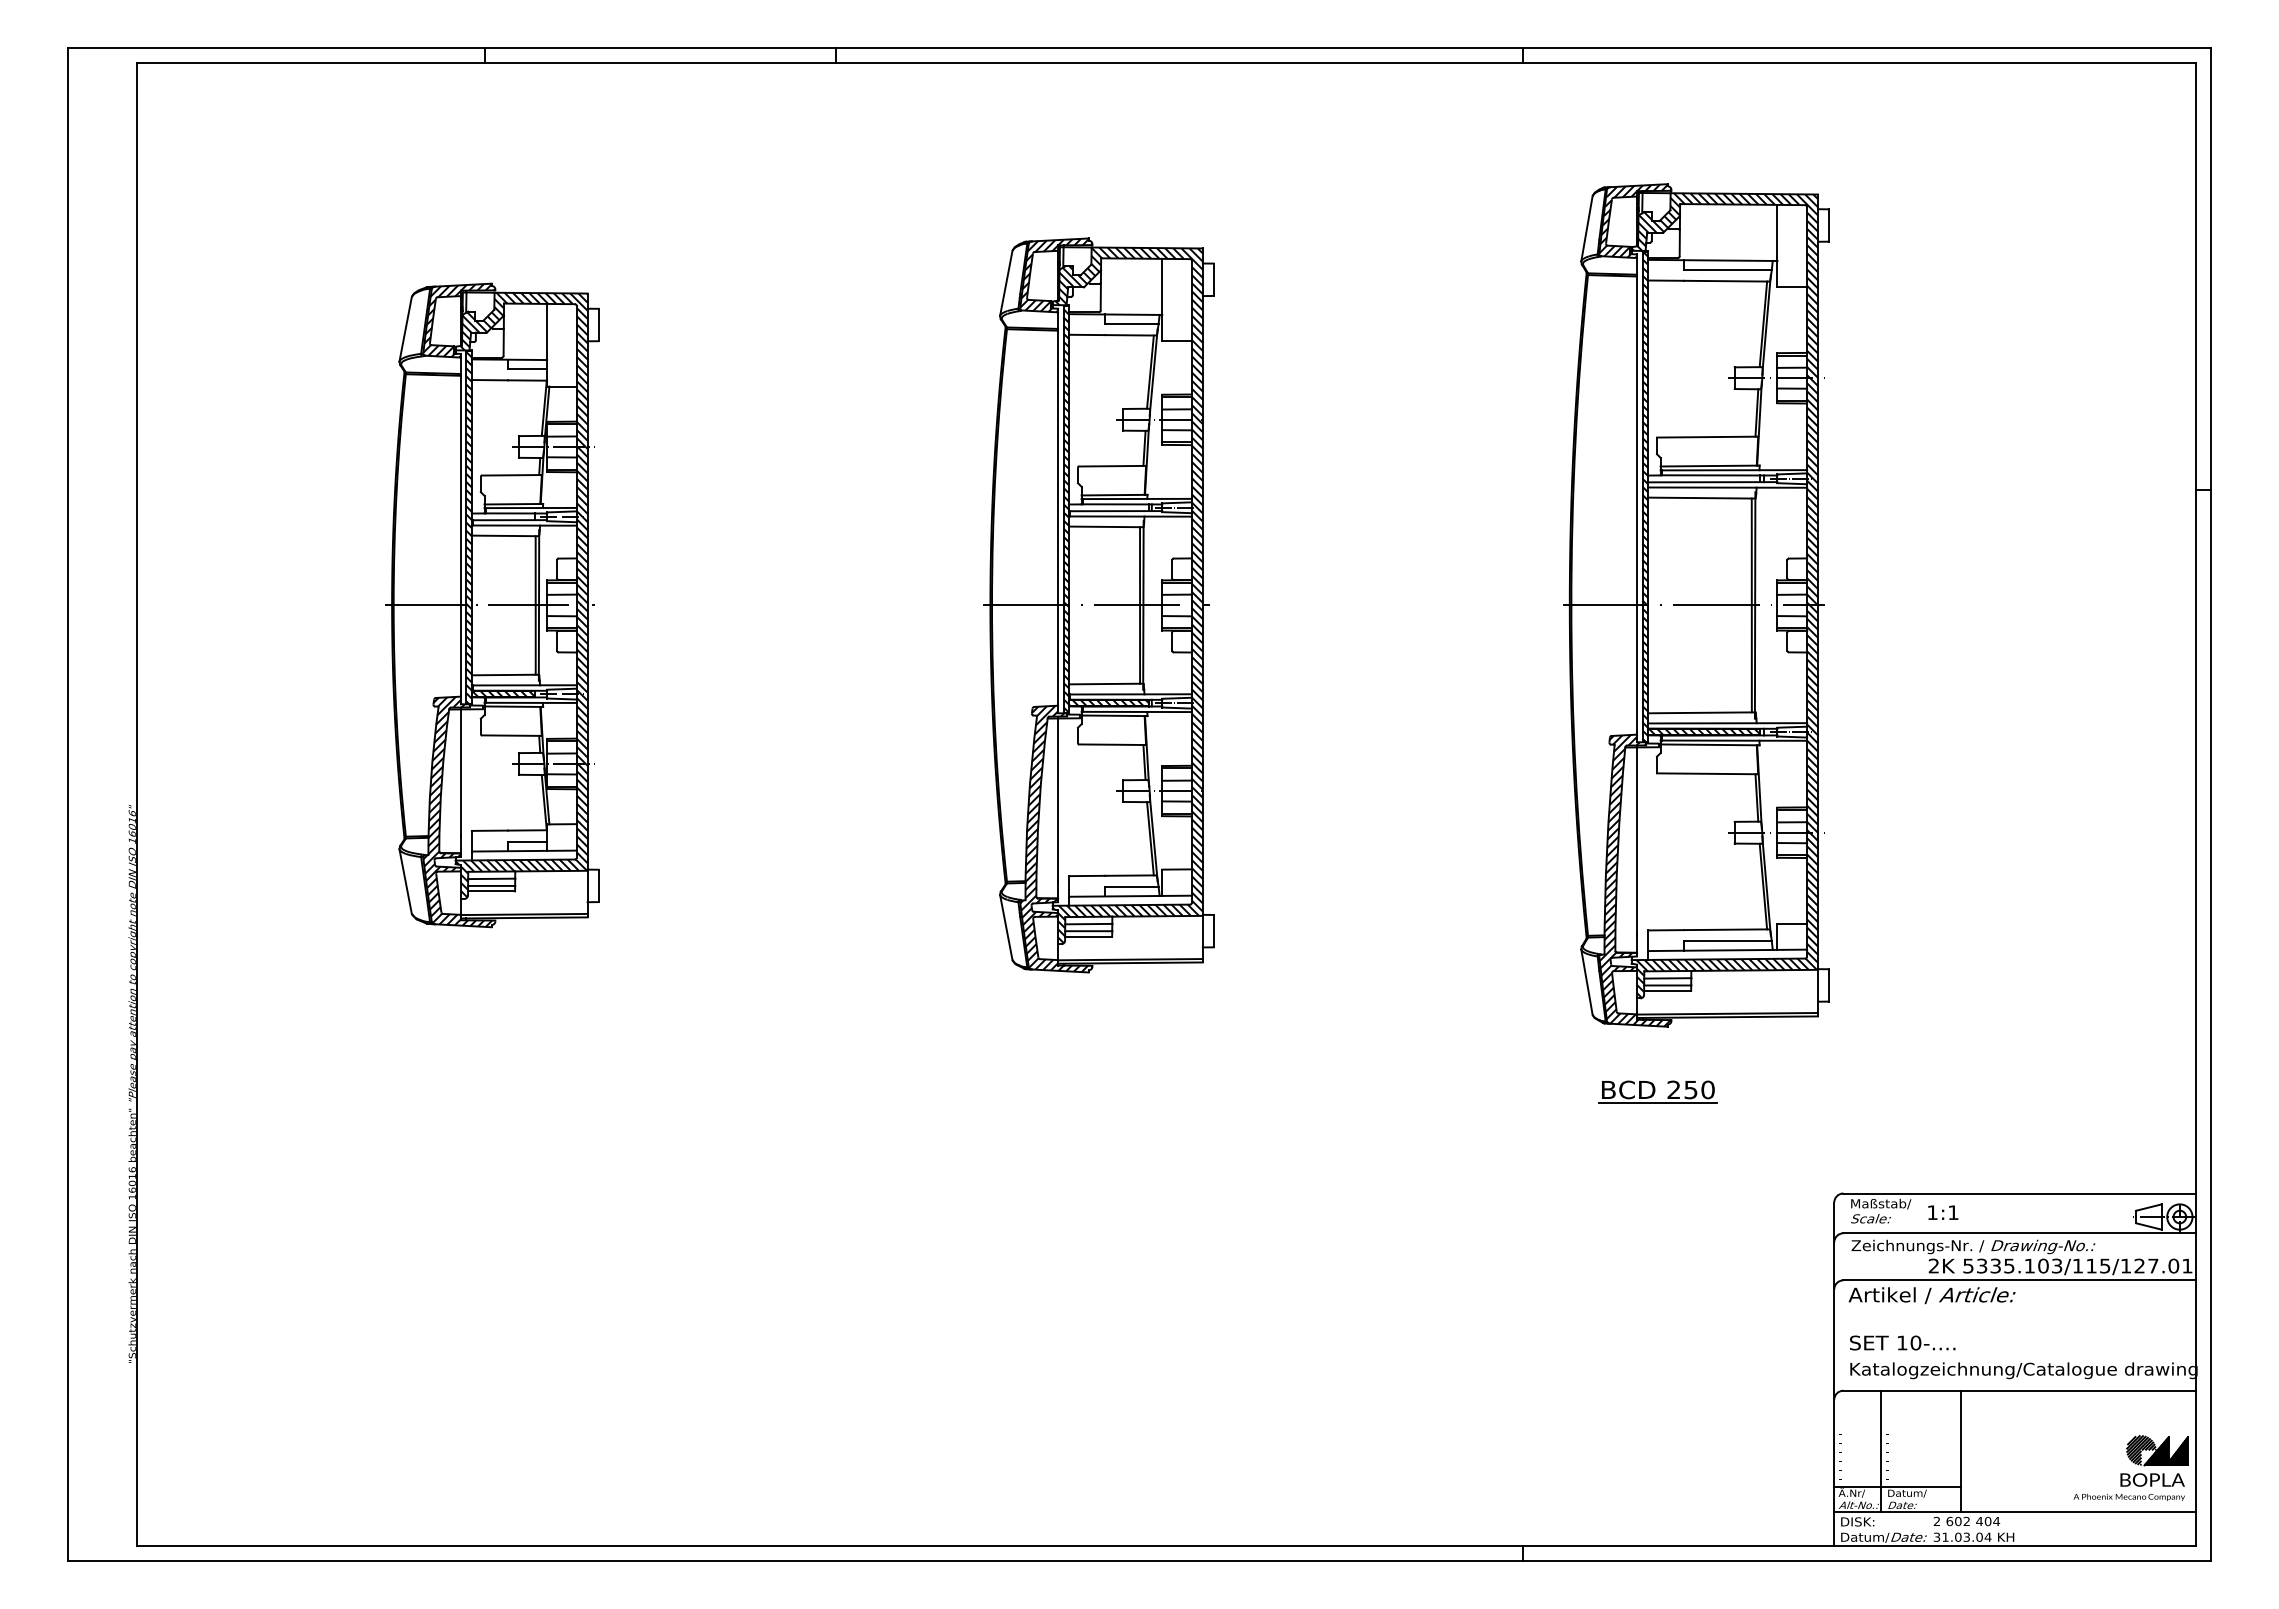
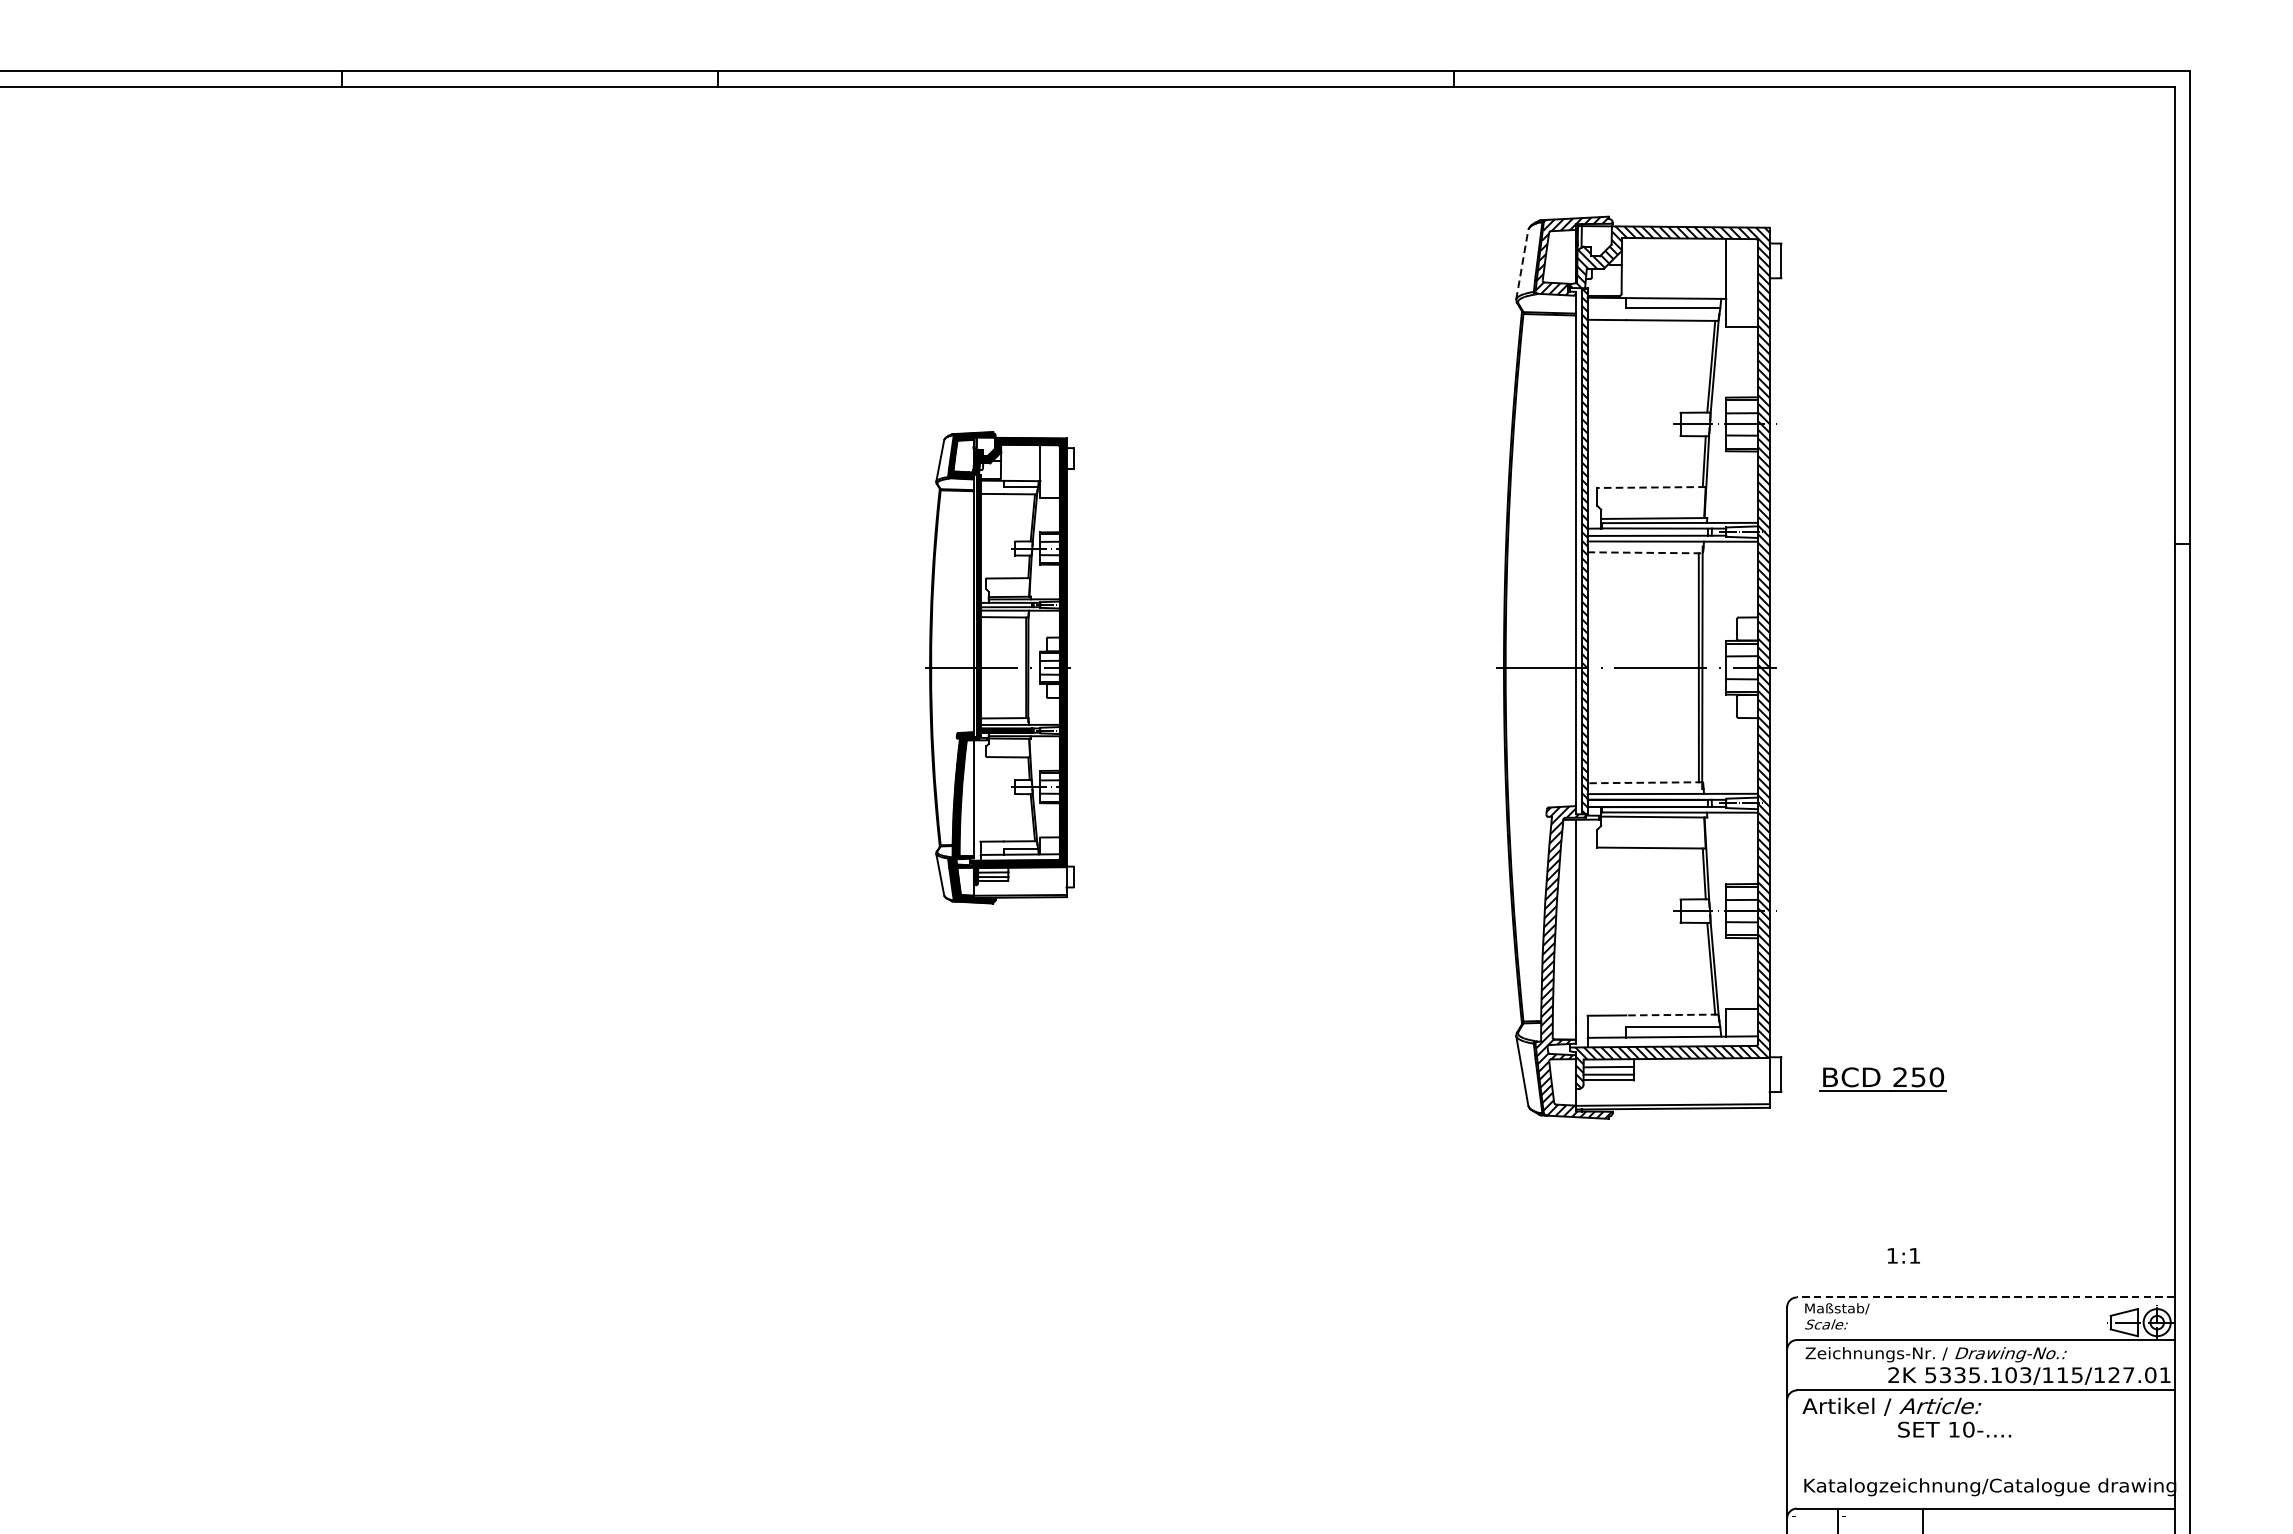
line: (1587, 228) -> (1522, 264), solid -> dashed
line: (1707, 437) -> (1651, 487), solid -> dashed
line: (1701, 498) -> (1644, 553), solid -> dashed
part: (492, 605) -> (350, 667), removed
part: (1098, 605) -> (999, 667), size x0.6
line: (1701, 712) -> (1644, 782), solid -> dashed
hatch: (1704, 732) -> (1648, 803), removed
line: (1726, 929) -> (1671, 1014), solid -> dashed
part: (1657, 1091) -> (1882, 1079), moved
line: (2019, 1193) -> (1985, 1297), solid -> dashed
text: (1943, 1212) -> (1904, 1255), moved
text: (1902, 1342) -> (1954, 1429), moved

